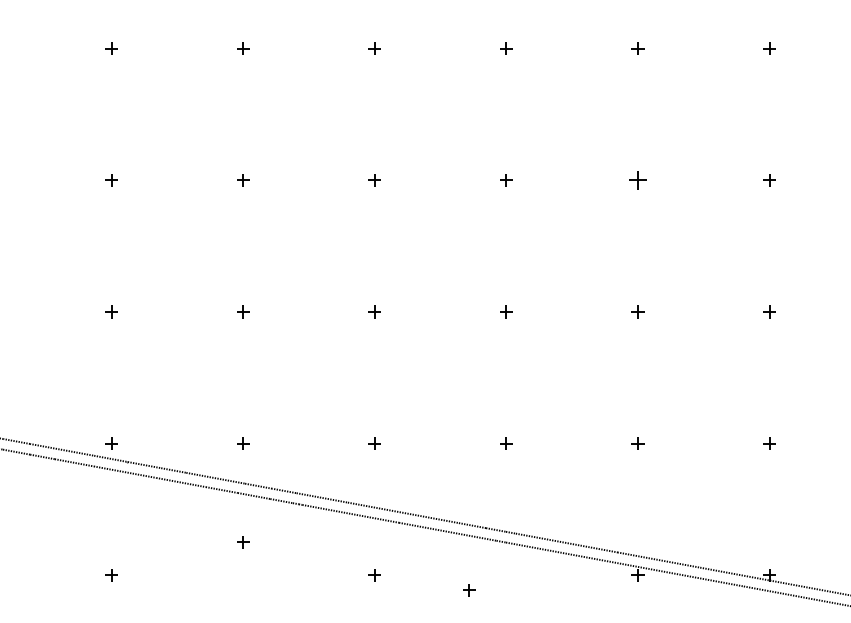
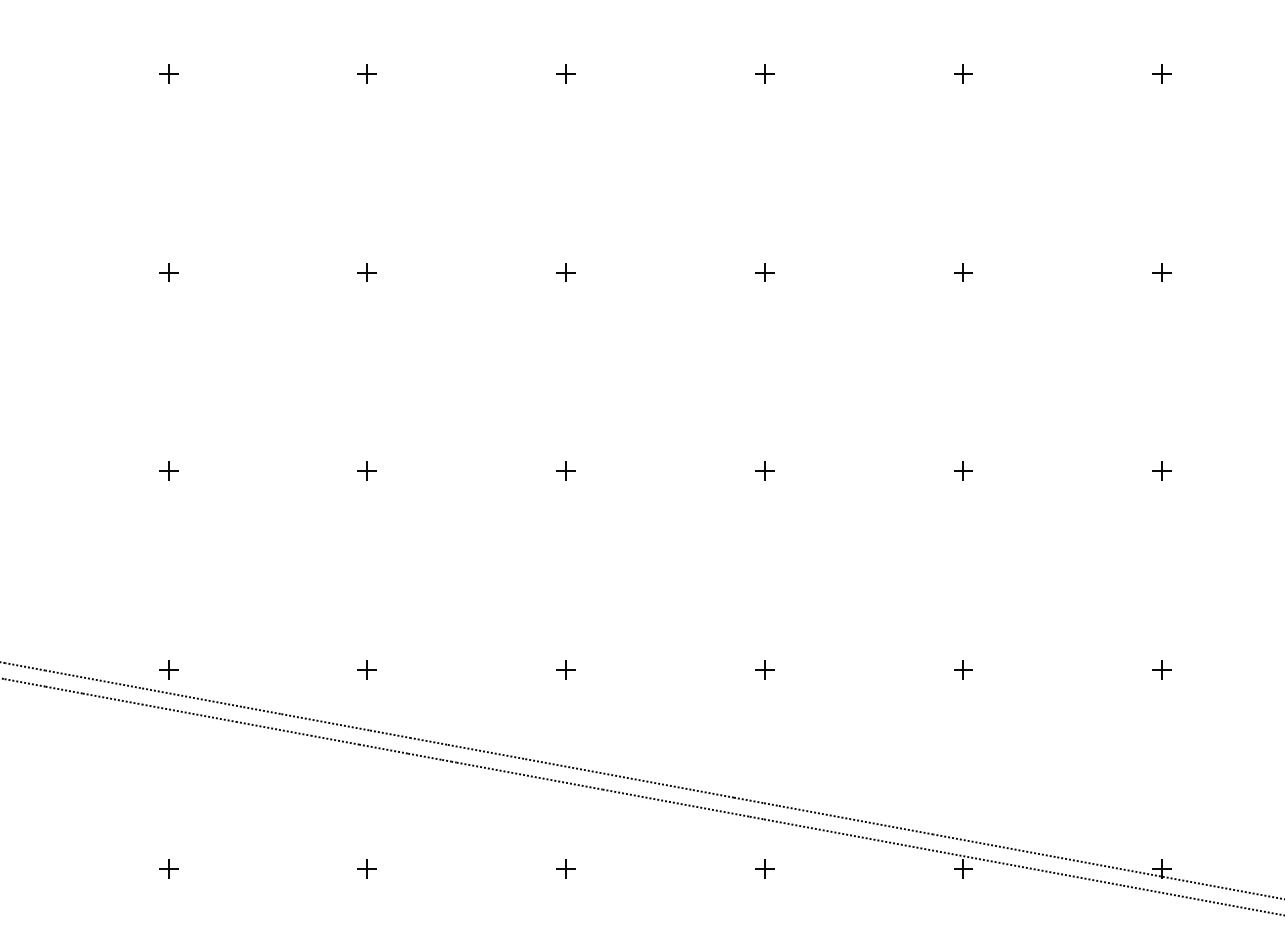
part: (637, 180) -> (962, 272), size x0.71
part: (243, 542) -> (367, 869), moved
part: (469, 590) -> (764, 869), moved

